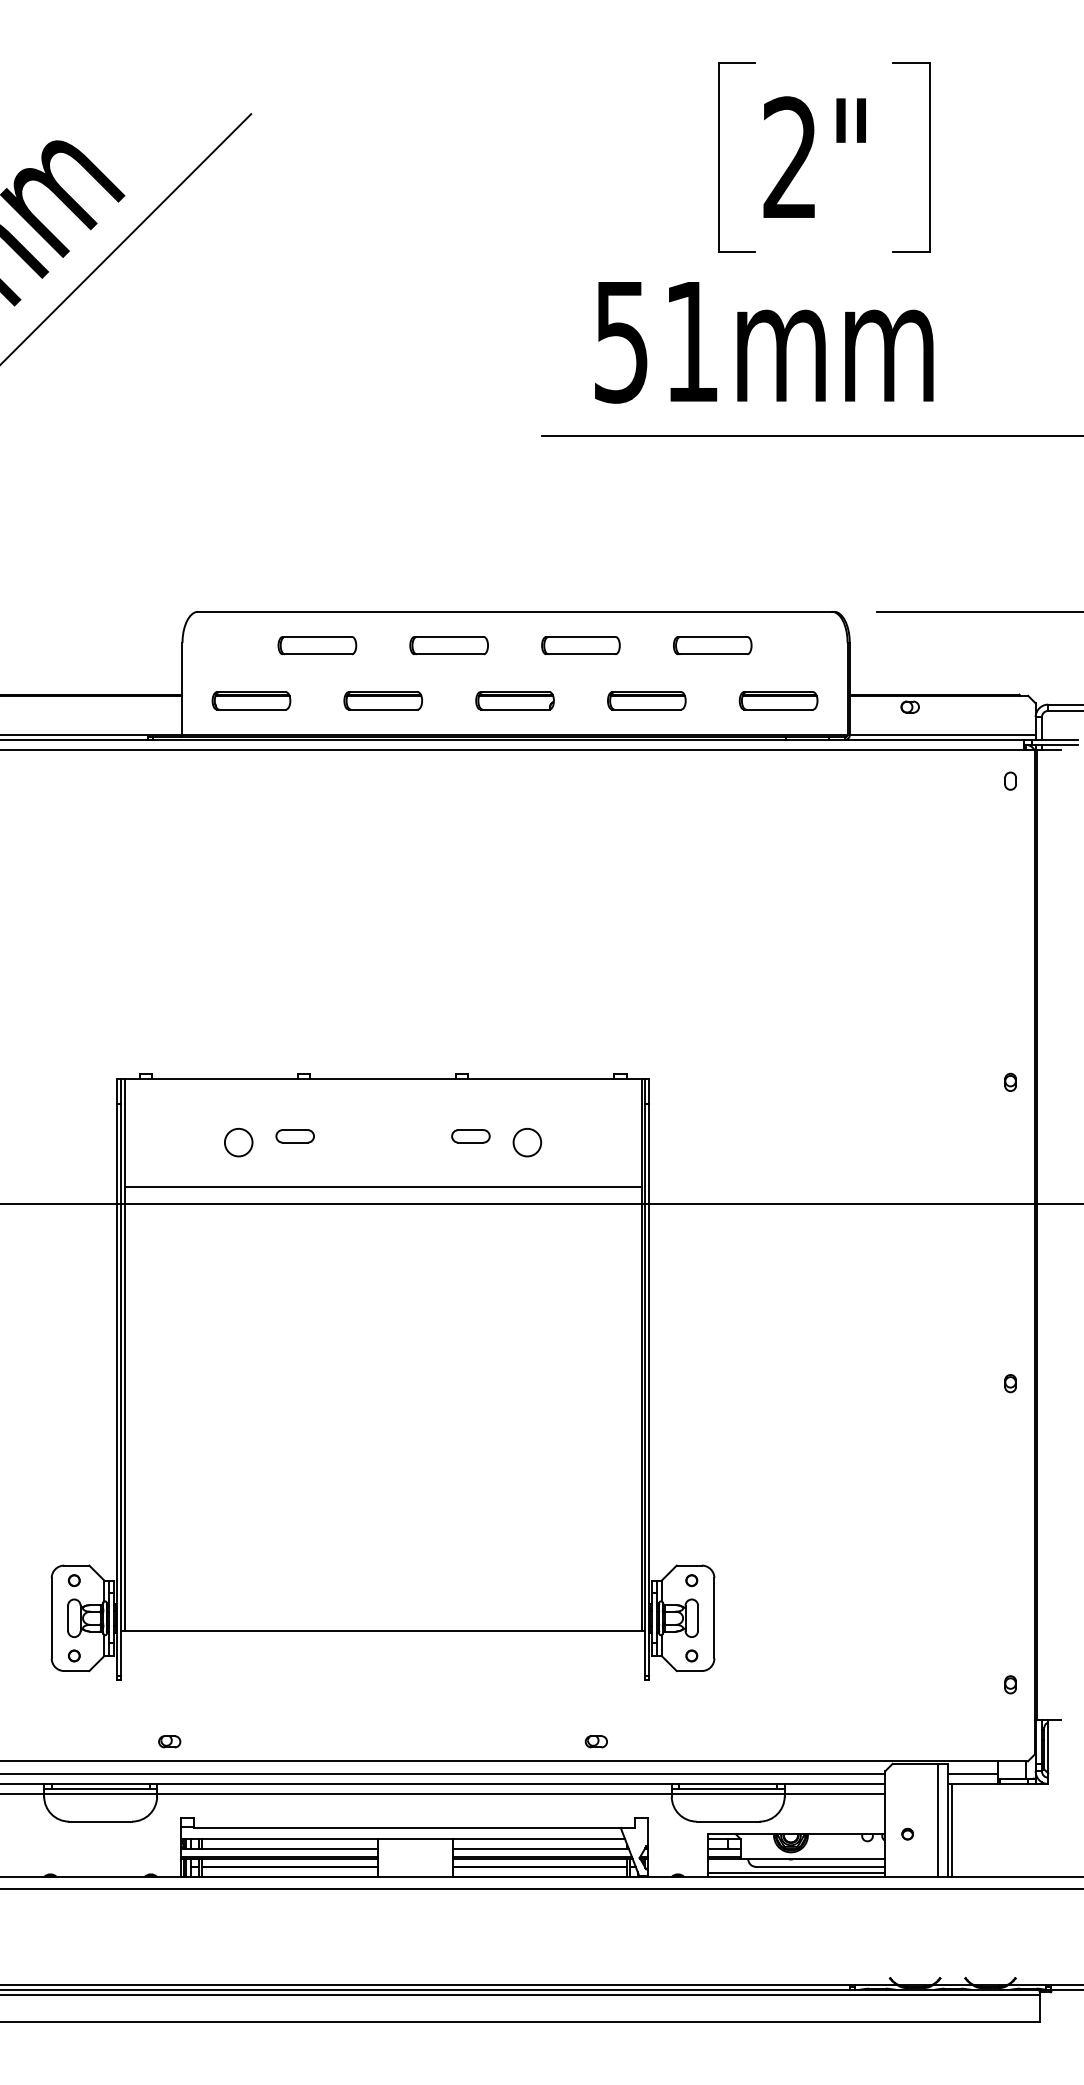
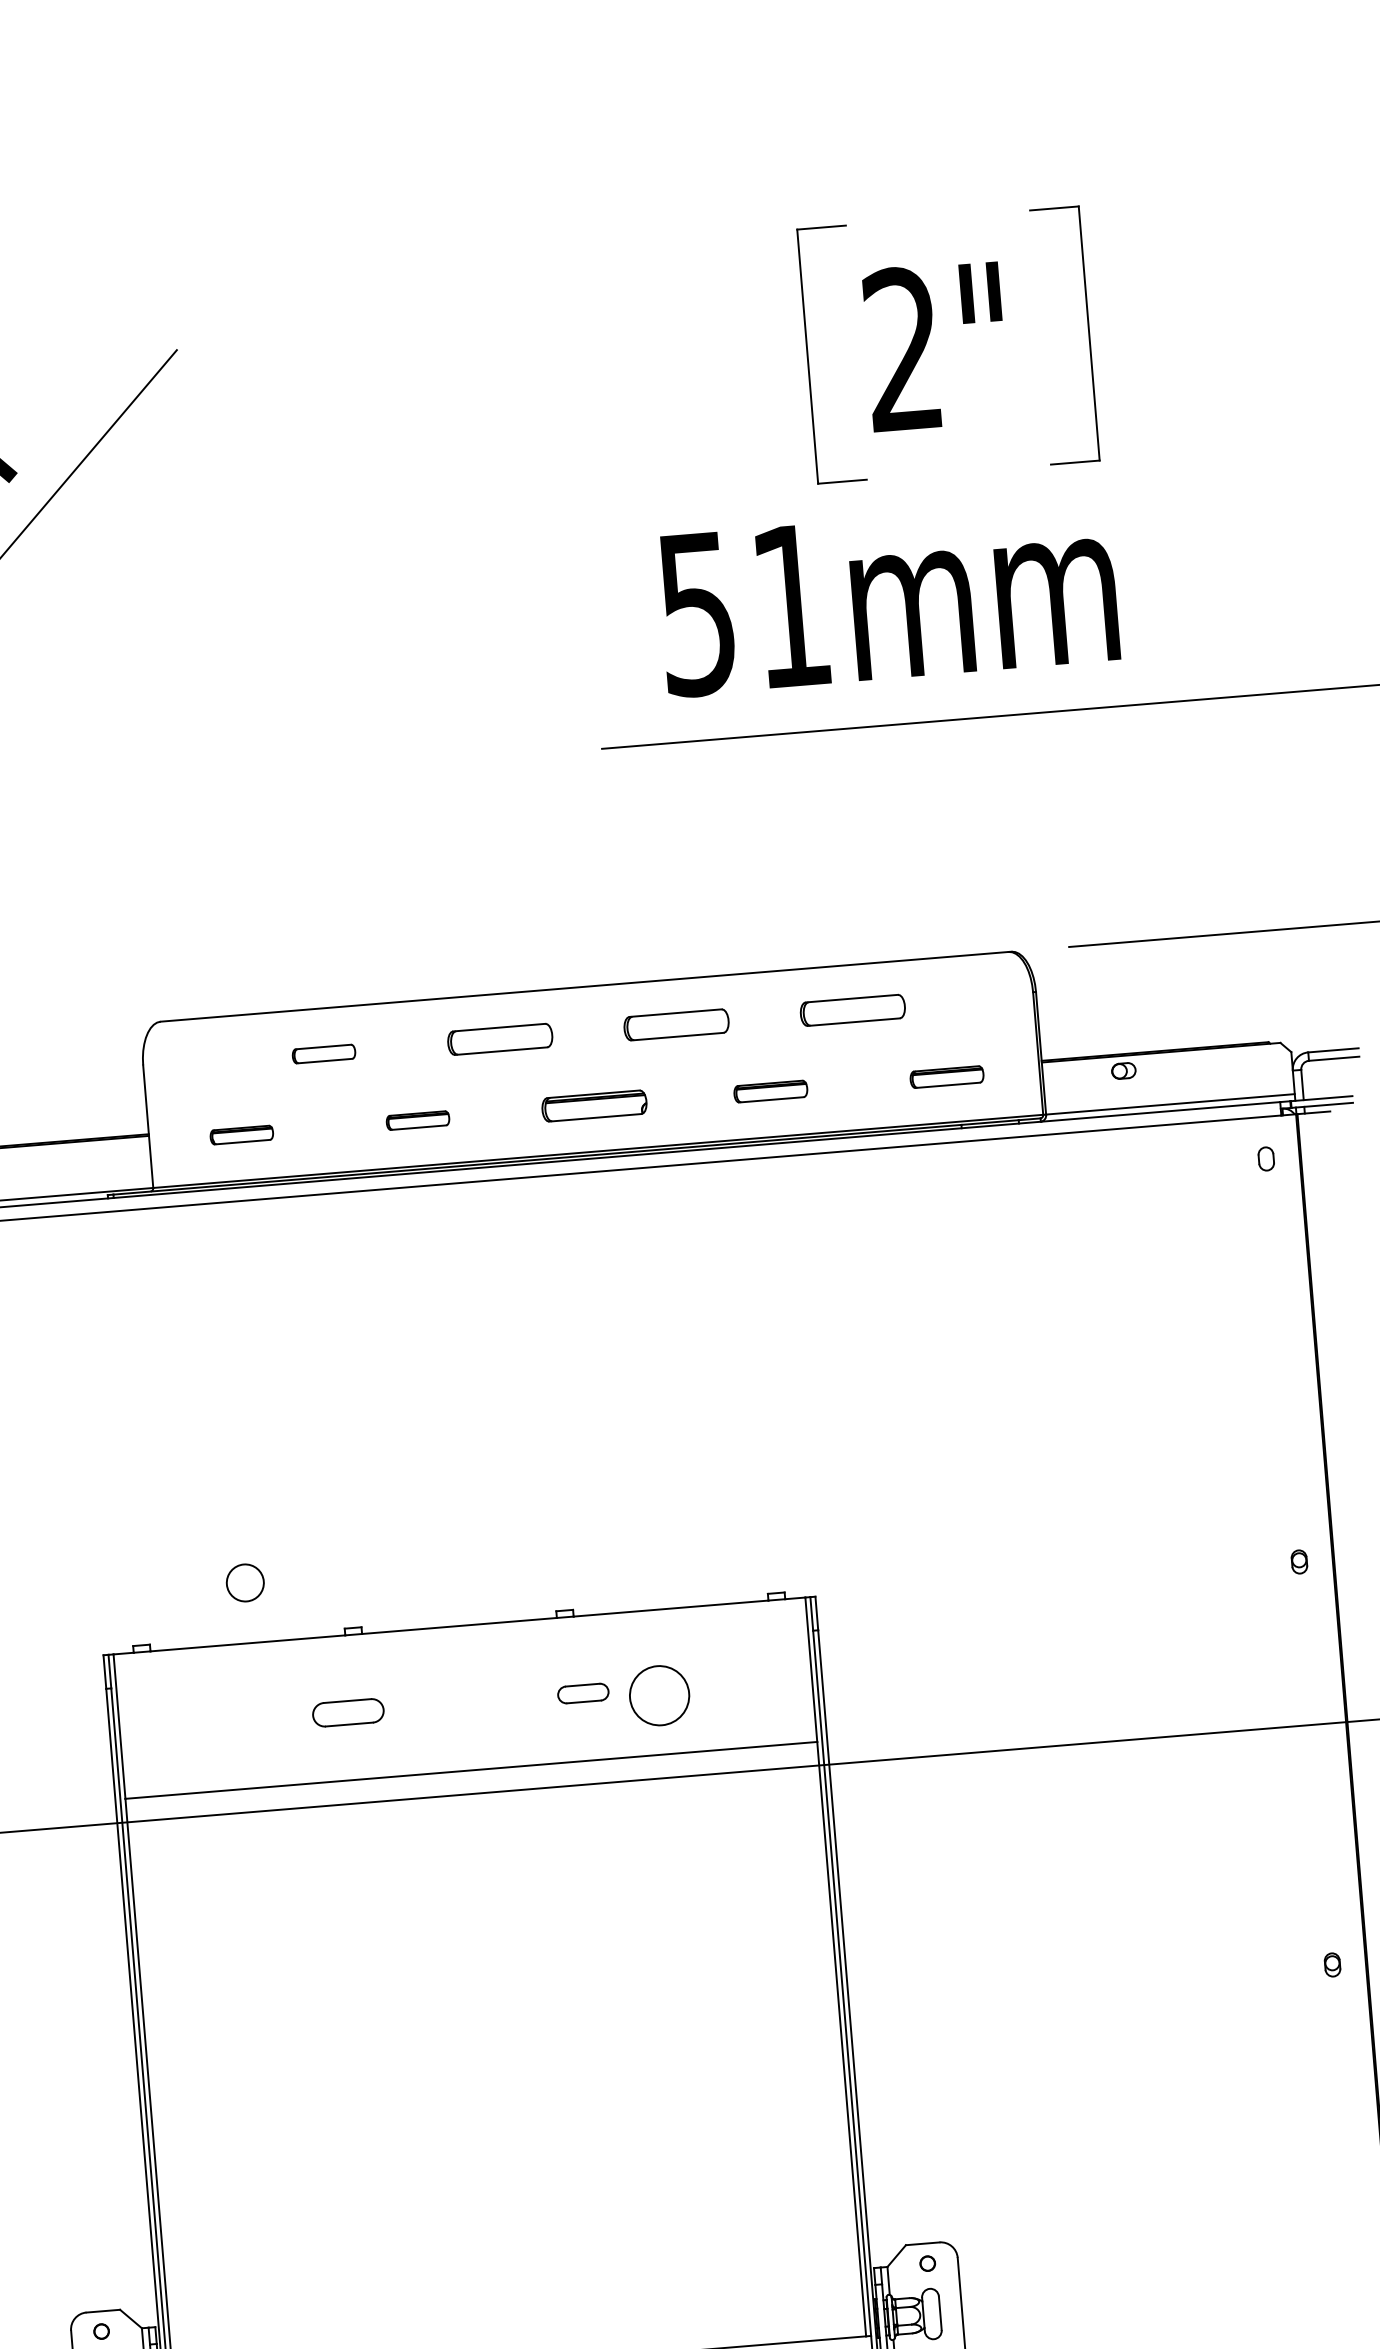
part: (317, 645) -> (324, 1053), size x0.6
part: (251, 700) -> (241, 1134), size x0.6
part: (382, 700) -> (417, 1120), size x0.6
part: (646, 700) -> (770, 1091), size x0.7
part: (778, 700) -> (946, 1076), size x0.7
part: (294, 1136) -> (347, 1713), size x1.4
circle: (238, 1142) -> (245, 1582), moved
circle: (527, 1142) -> (659, 1695), size x1.6

